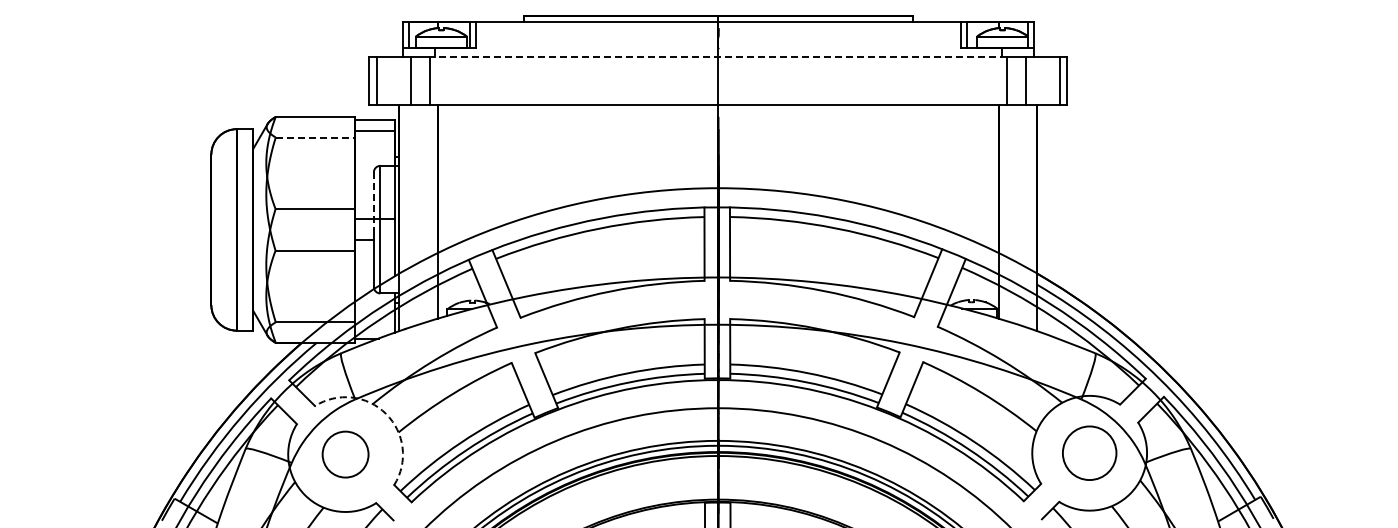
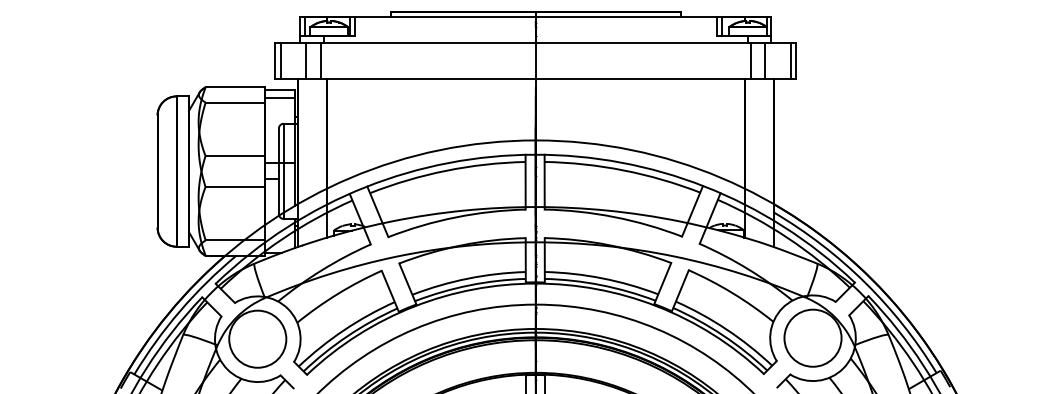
line: (717, 57) -> (535, 42), dashed -> solid
line: (315, 137) -> (235, 102), dashed -> solid
line: (373, 200) -> (278, 149), dashed -> solid
arc: (386, 413) -> (288, 308), dashed -> solid
circle: (1089, 453) -> (812, 338), size x1.43
circle: (345, 454) -> (257, 339), size x1.67

